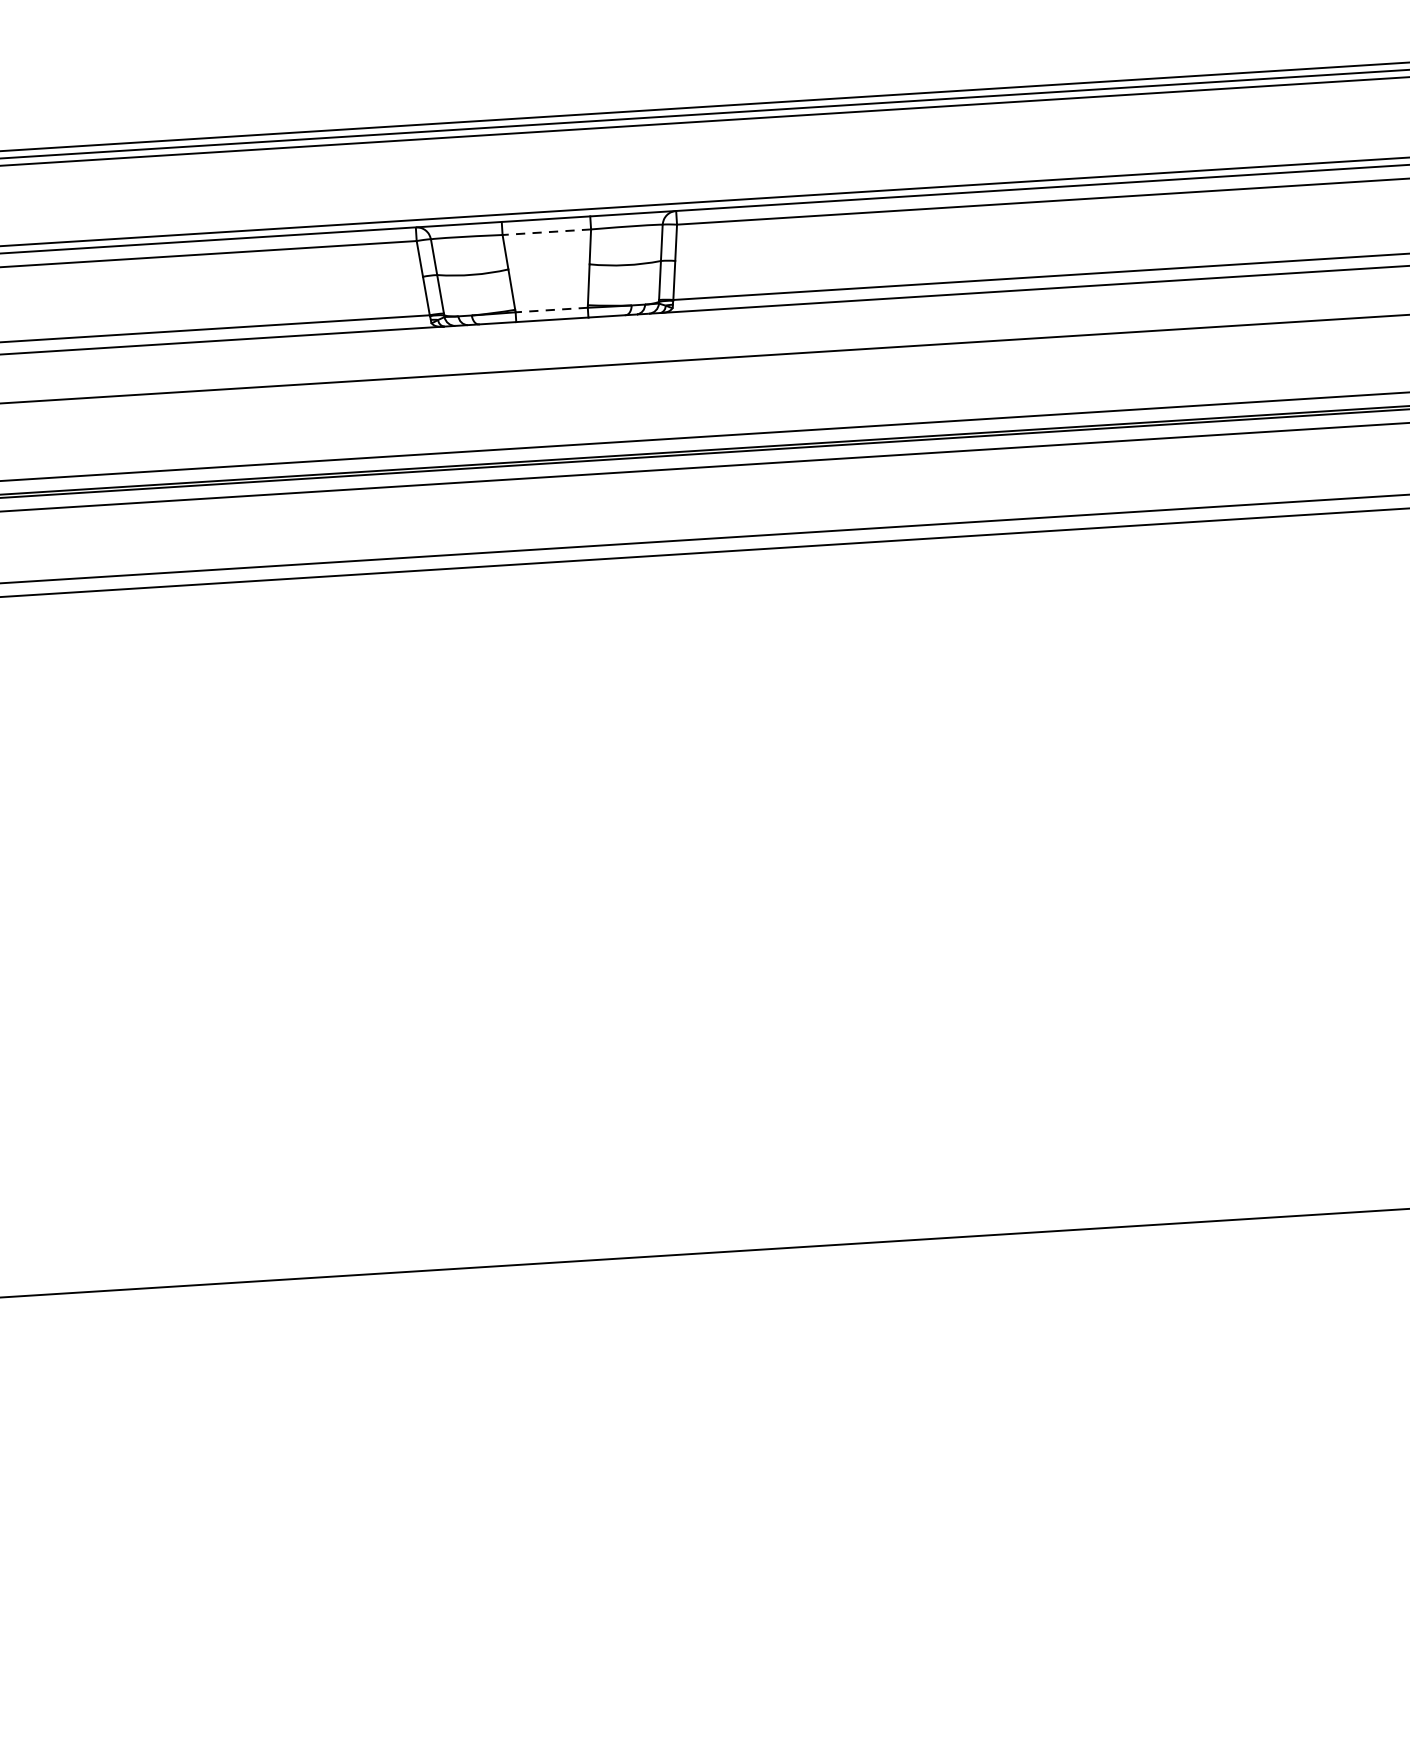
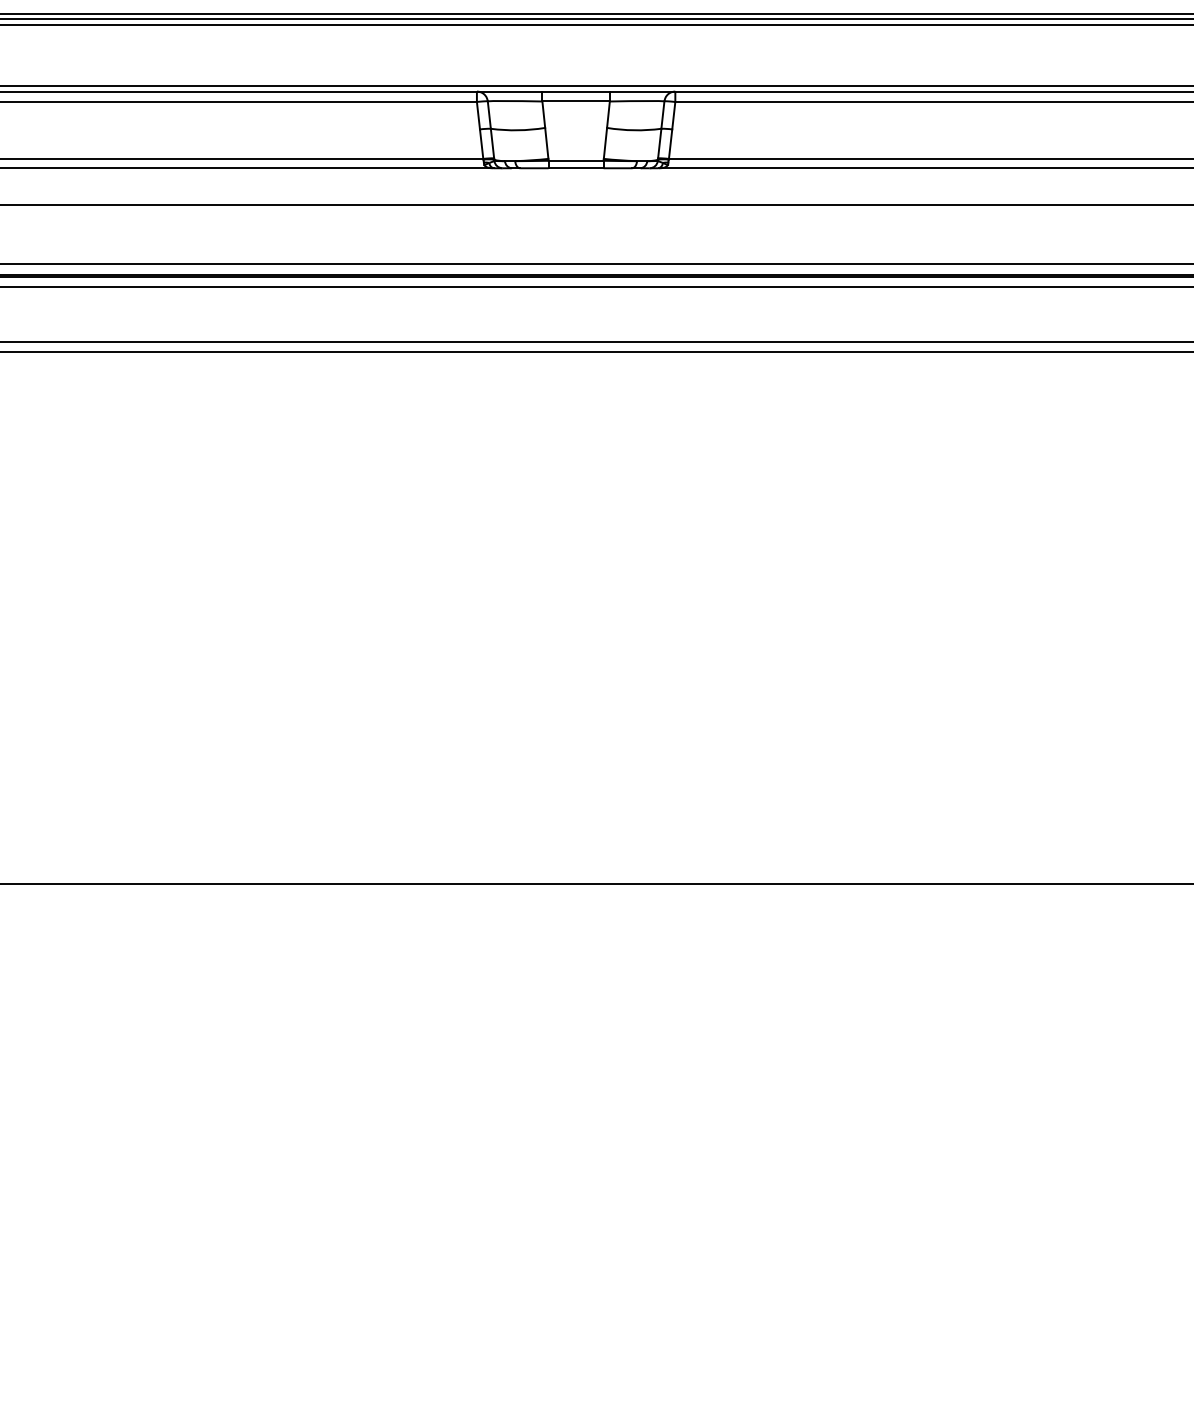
line: (547, 232) -> (576, 101), dashed -> solid
line: (552, 309) -> (576, 160), dashed -> solid

